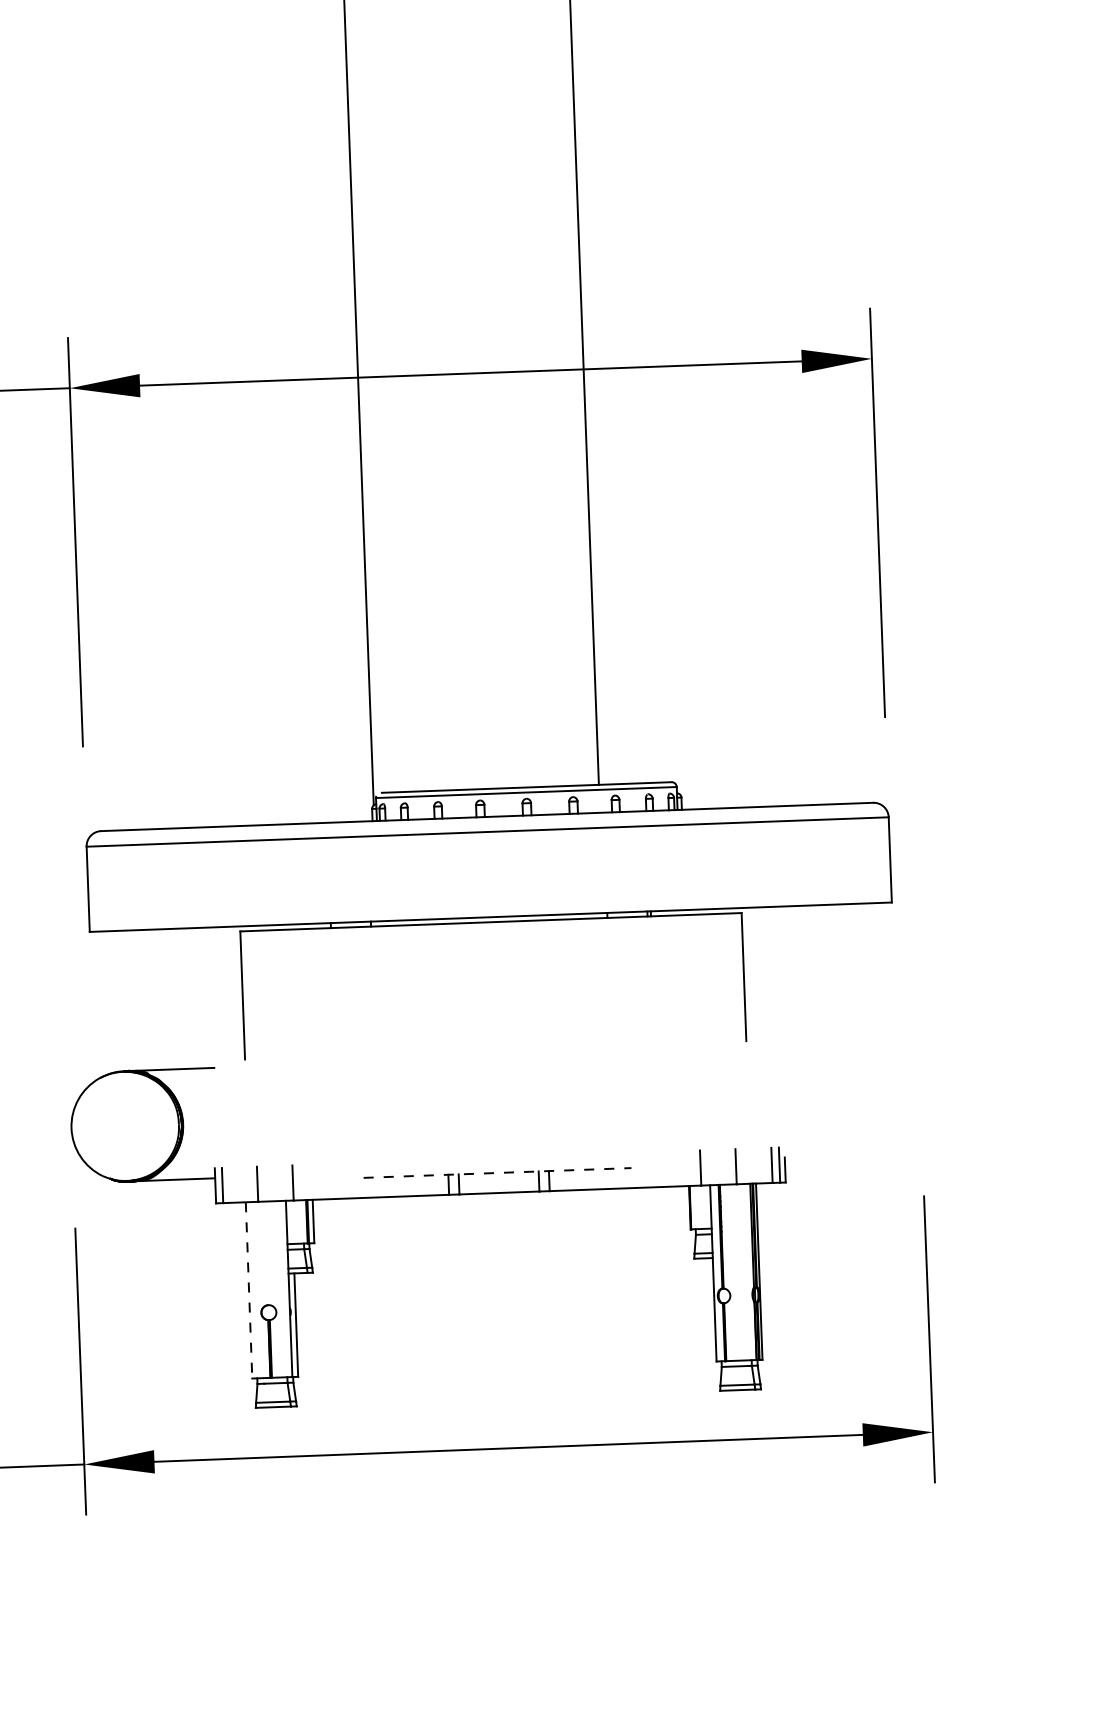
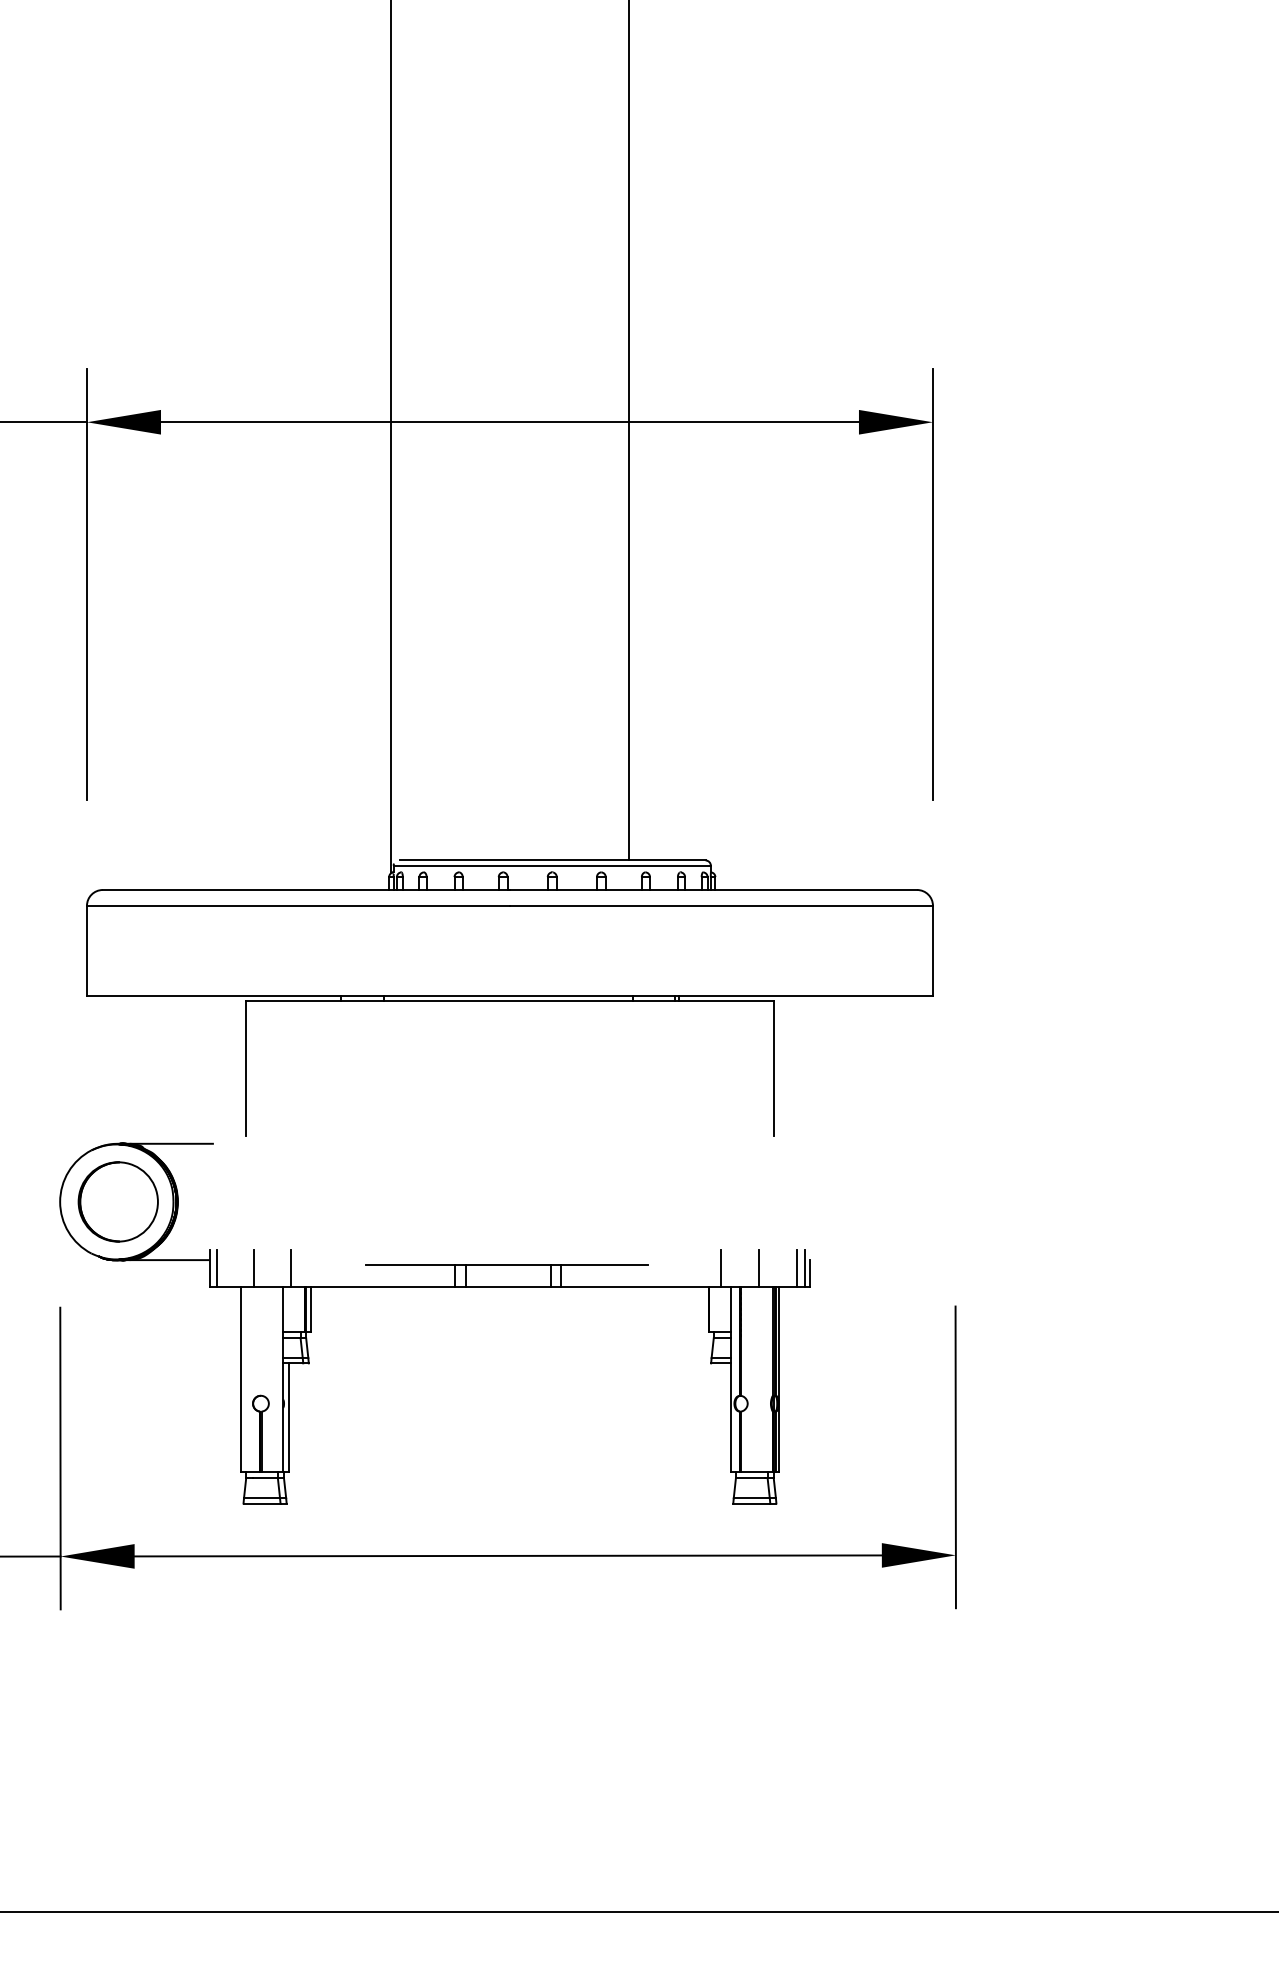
part: (125, 1125) -> (117, 1201), added
line: (497, 1173) -> (507, 1265), dashed -> solid
line: (248, 1290) -> (240, 1379), dashed -> solid

